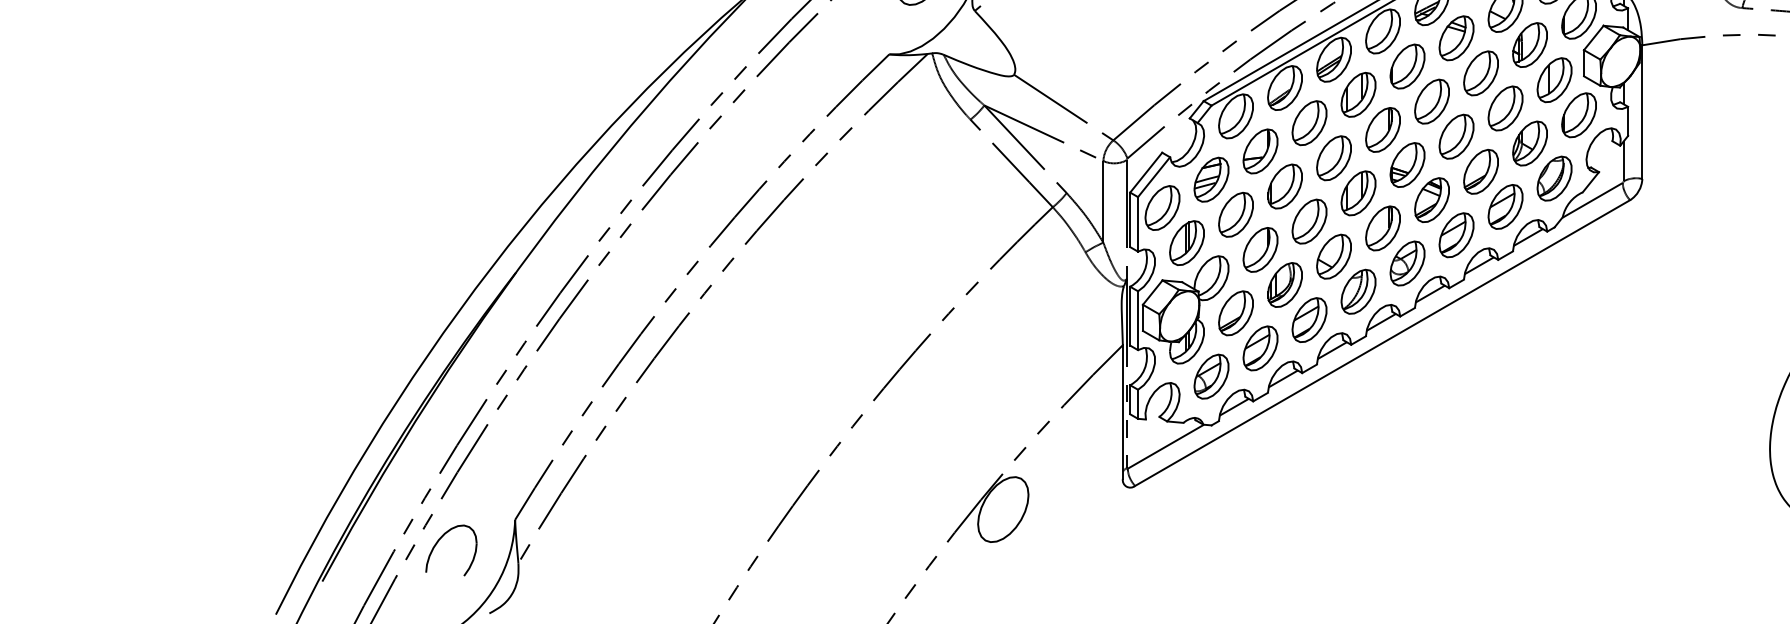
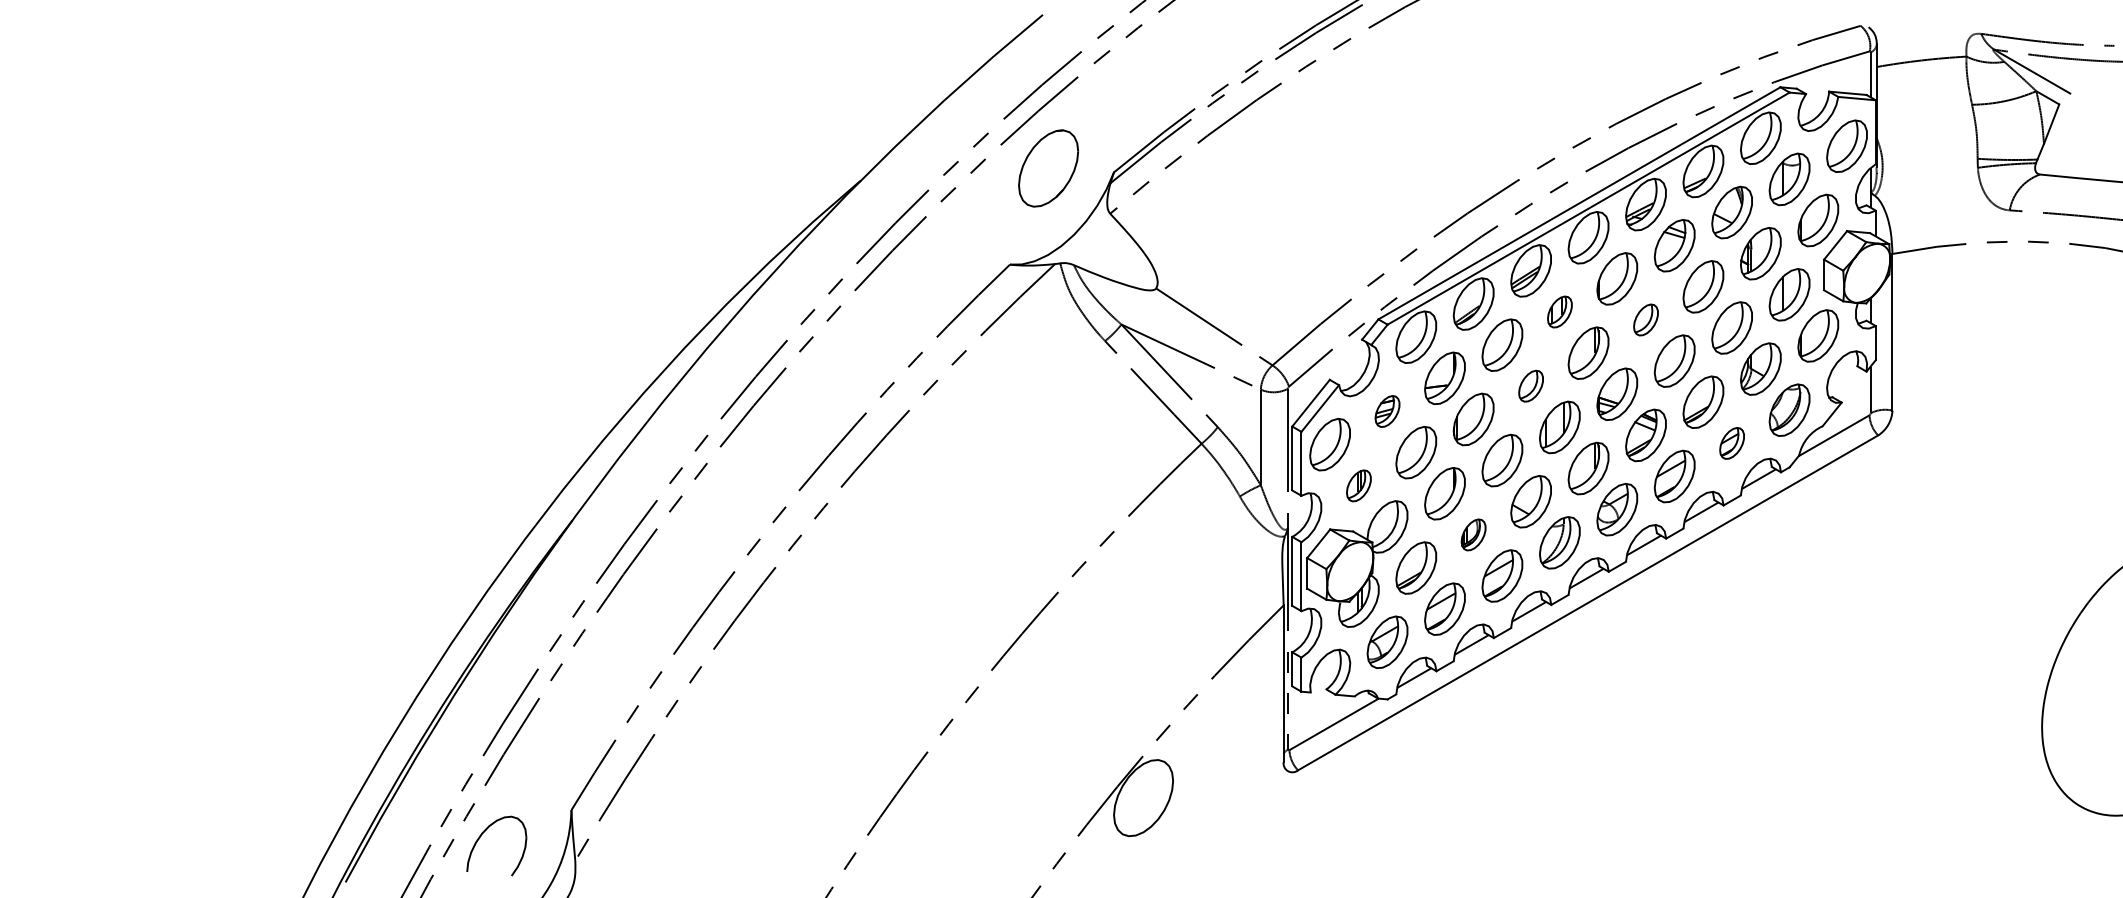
part: (1358, 94) -> (1559, 311), size x0.6
part: (1431, 101) -> (1645, 319), size x0.6
part: (1333, 157) -> (1530, 385), size x0.6
part: (1211, 179) -> (1387, 411), size x0.6
part: (1504, 207) -> (1731, 443), size x0.6
part: (1186, 242) -> (1358, 485), size x0.6
part: (1284, 284) -> (1473, 534), size x0.6

